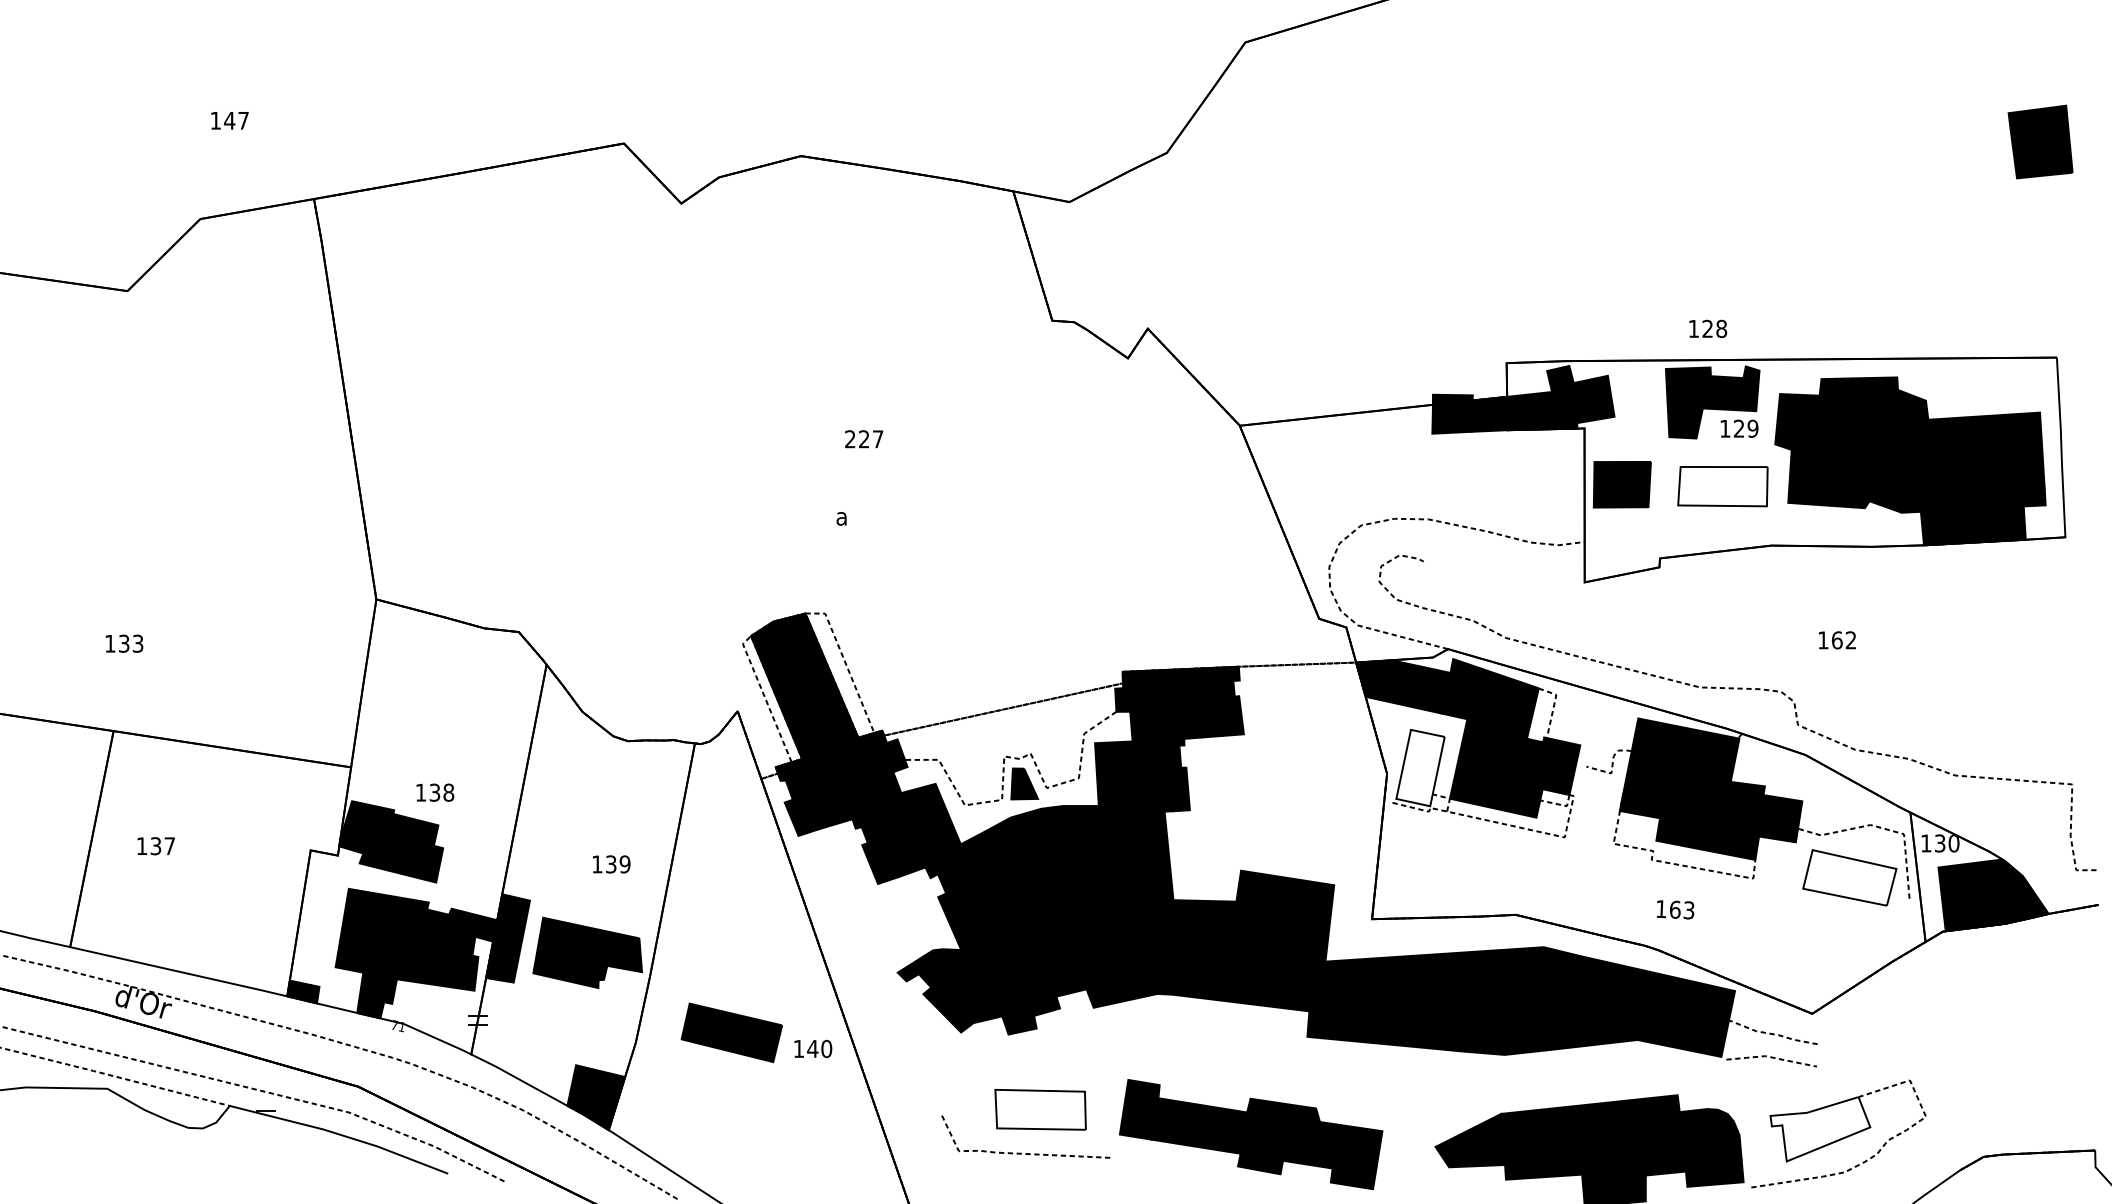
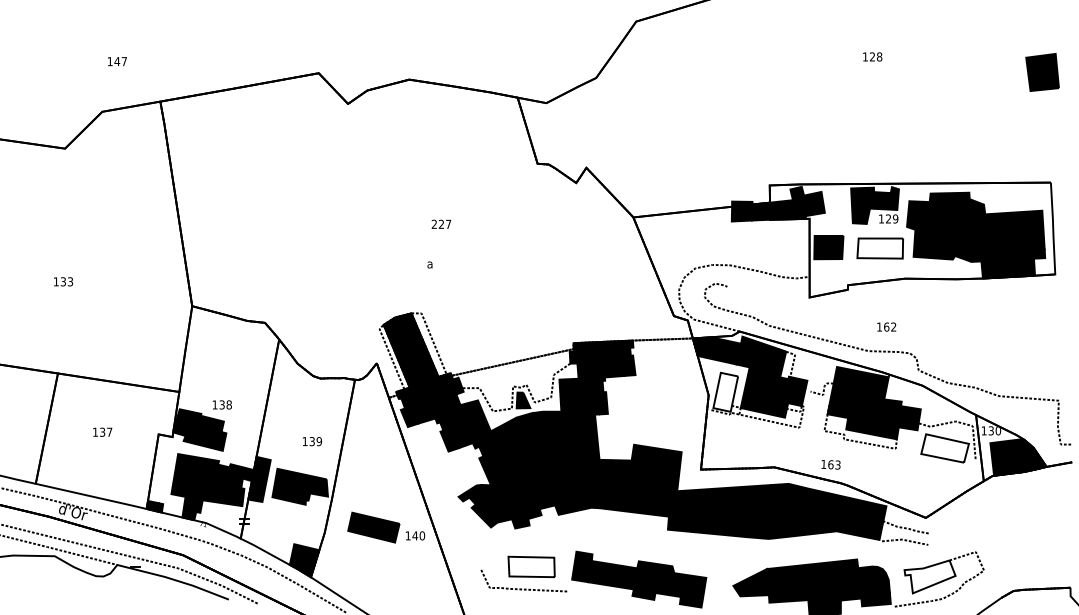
text: (1707, 328) -> (872, 56), moved
text: (1836, 639) -> (886, 326), moved
text: (124, 643) -> (63, 281), moved
text: (155, 844) -> (102, 431), moved
text: (1674, 909) -> (830, 464), moved

